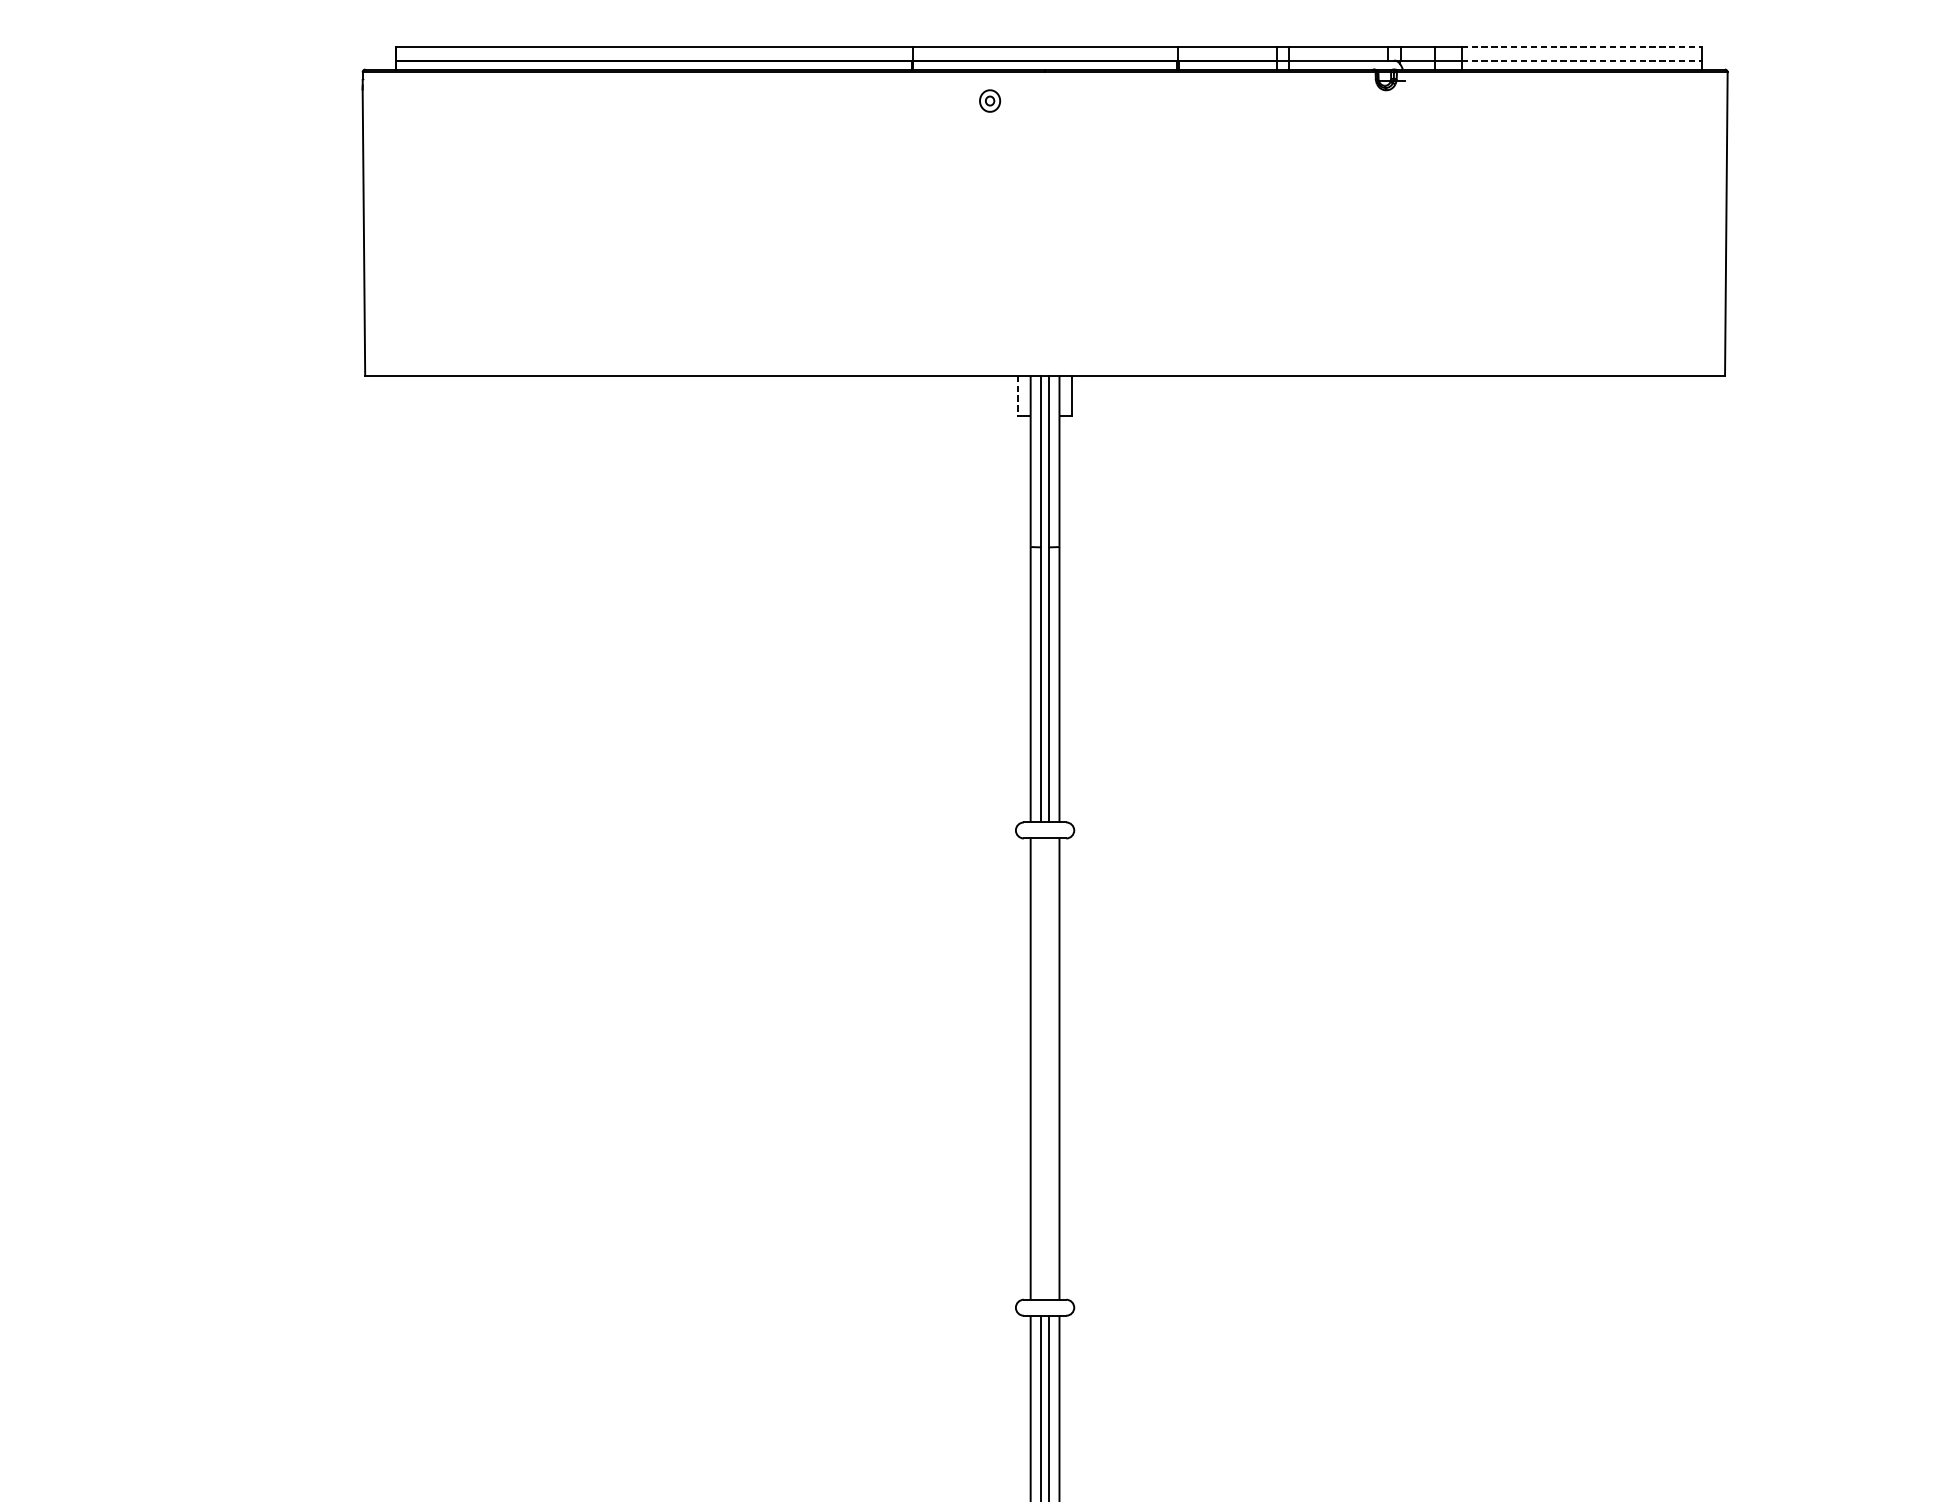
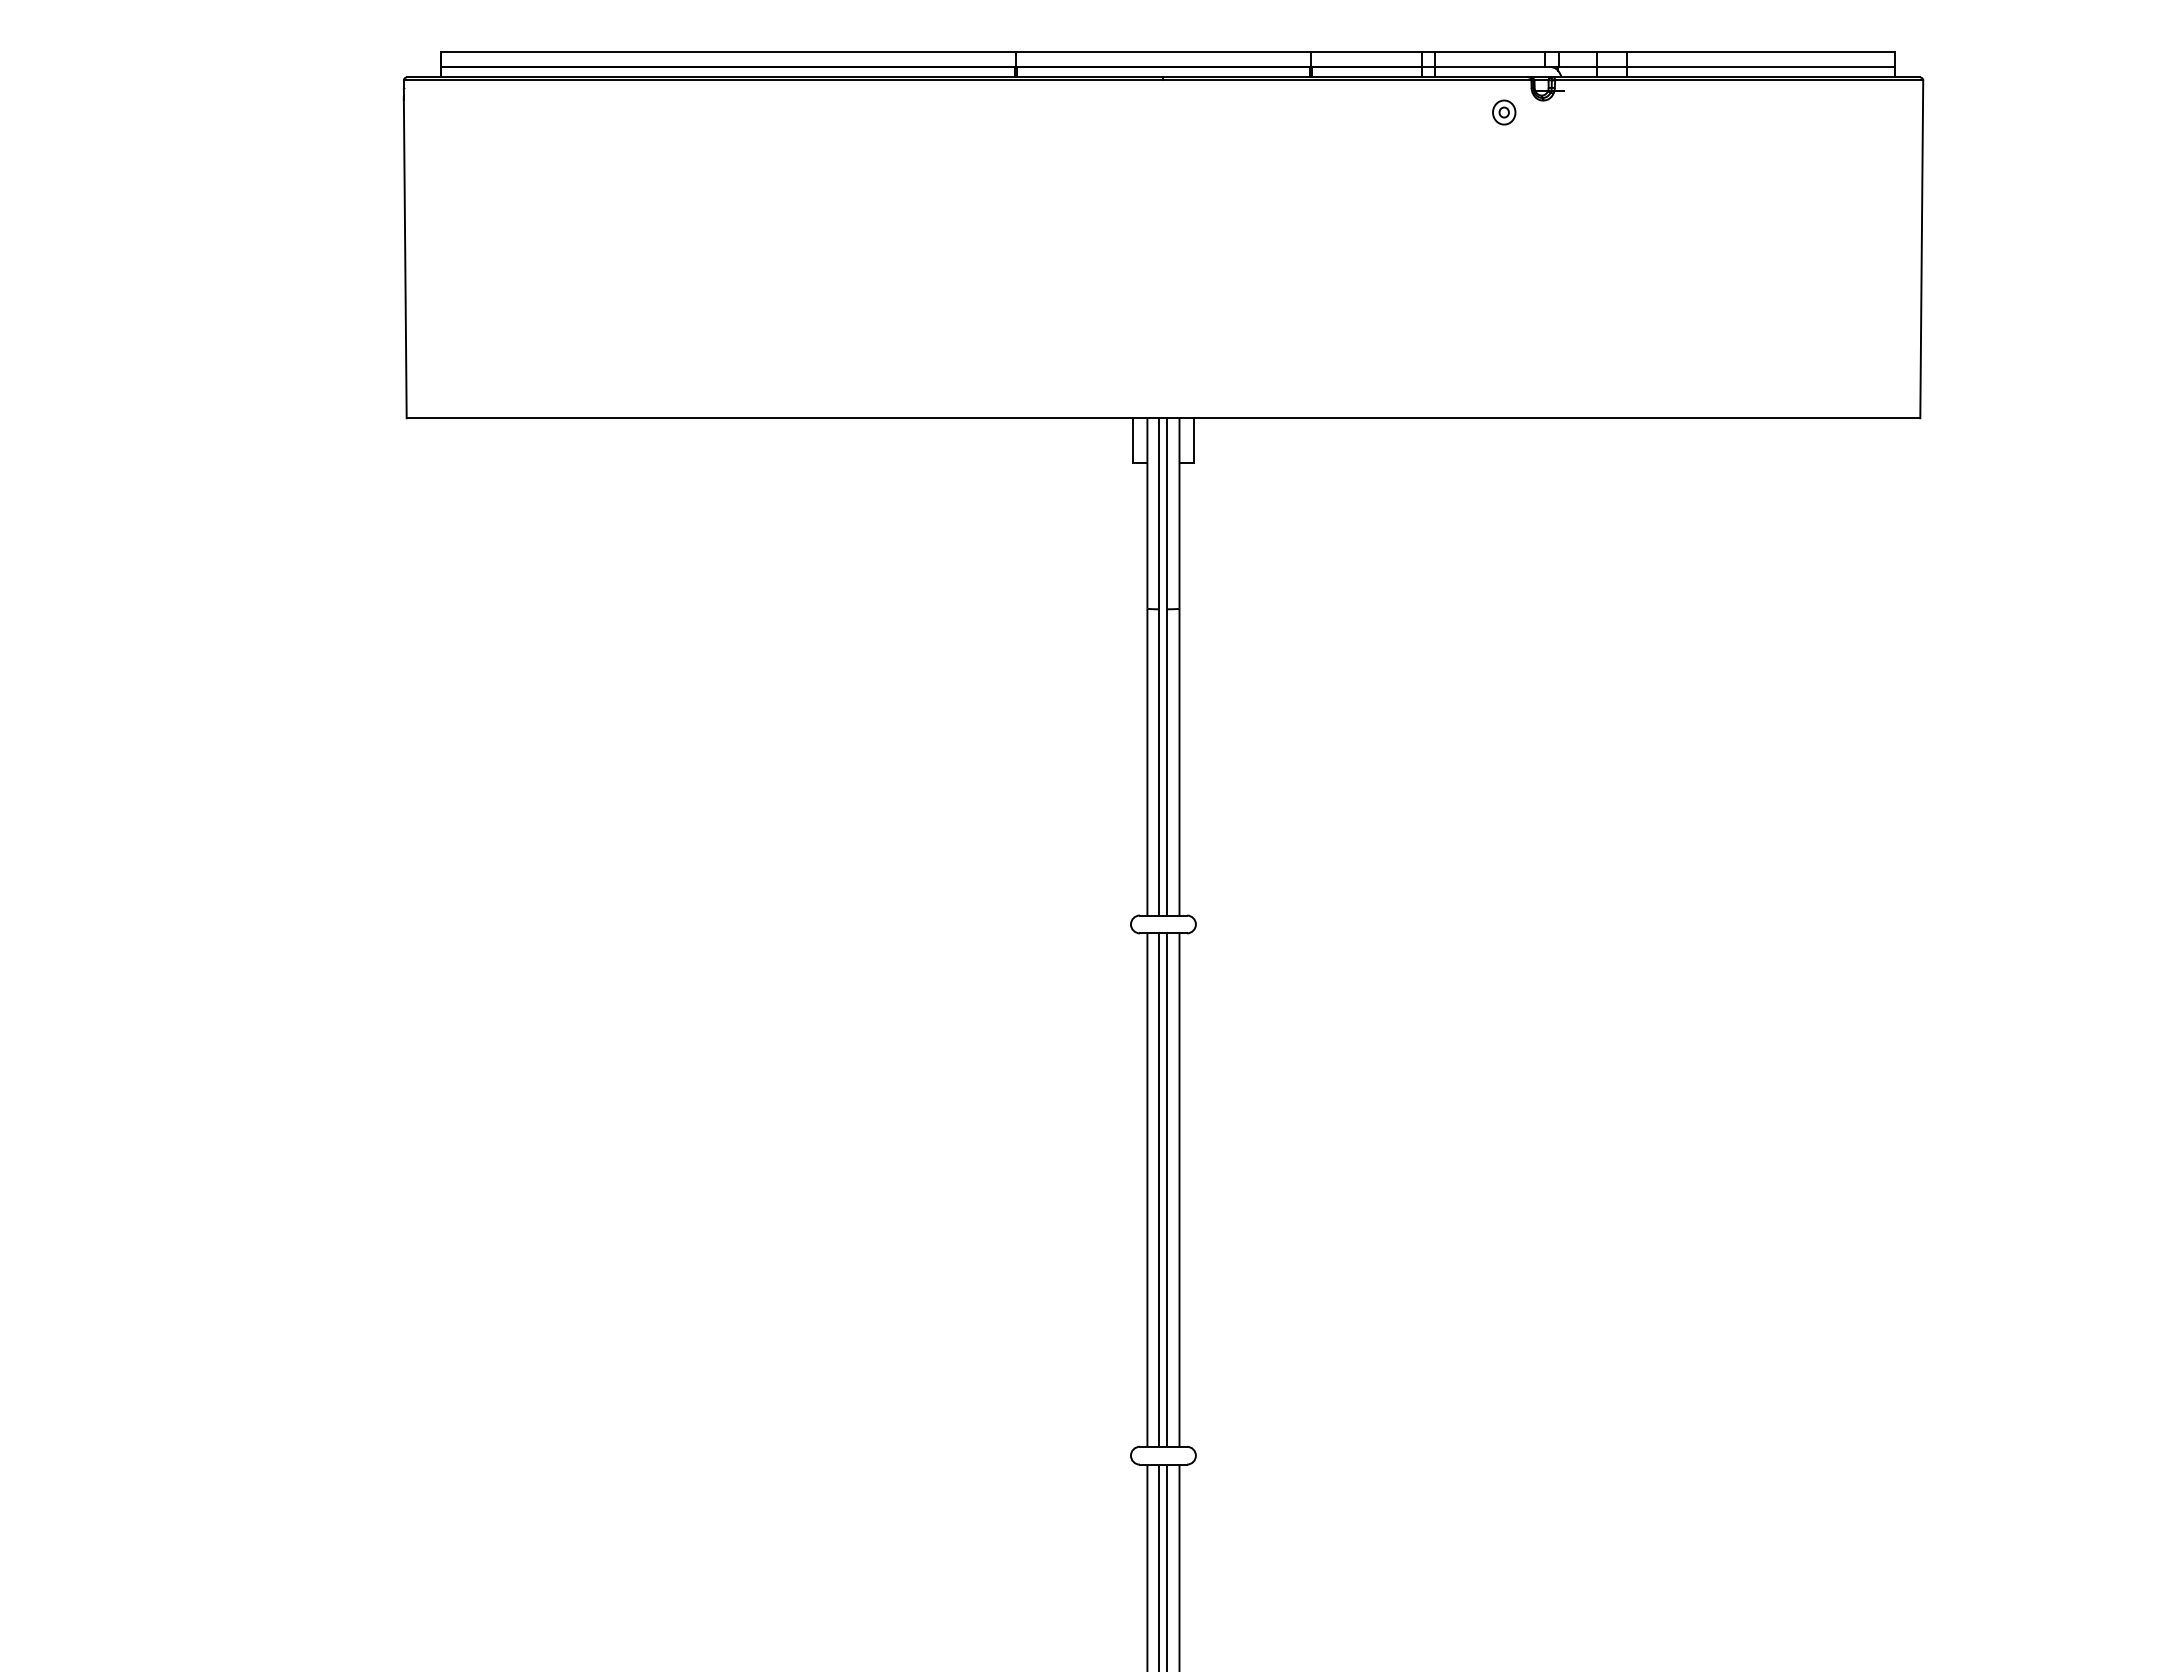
line: (1582, 47) -> (1761, 52), dashed -> solid
line: (1582, 60) -> (1761, 67), dashed -> solid
part: (990, 101) -> (1504, 112), moved
line: (1018, 395) -> (1133, 440), dashed -> solid
line: (1041, 1068) -> (1159, 1189), added
line: (1048, 1068) -> (1167, 1189), added

